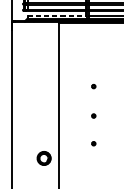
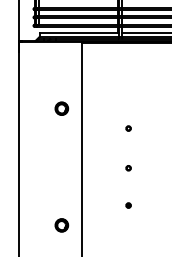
line: (57, 15) -> (79, 32), dashed -> solid
part: (43, 71) -> (61, 108), added
part: (43, 158) -> (61, 225), size x0.71

